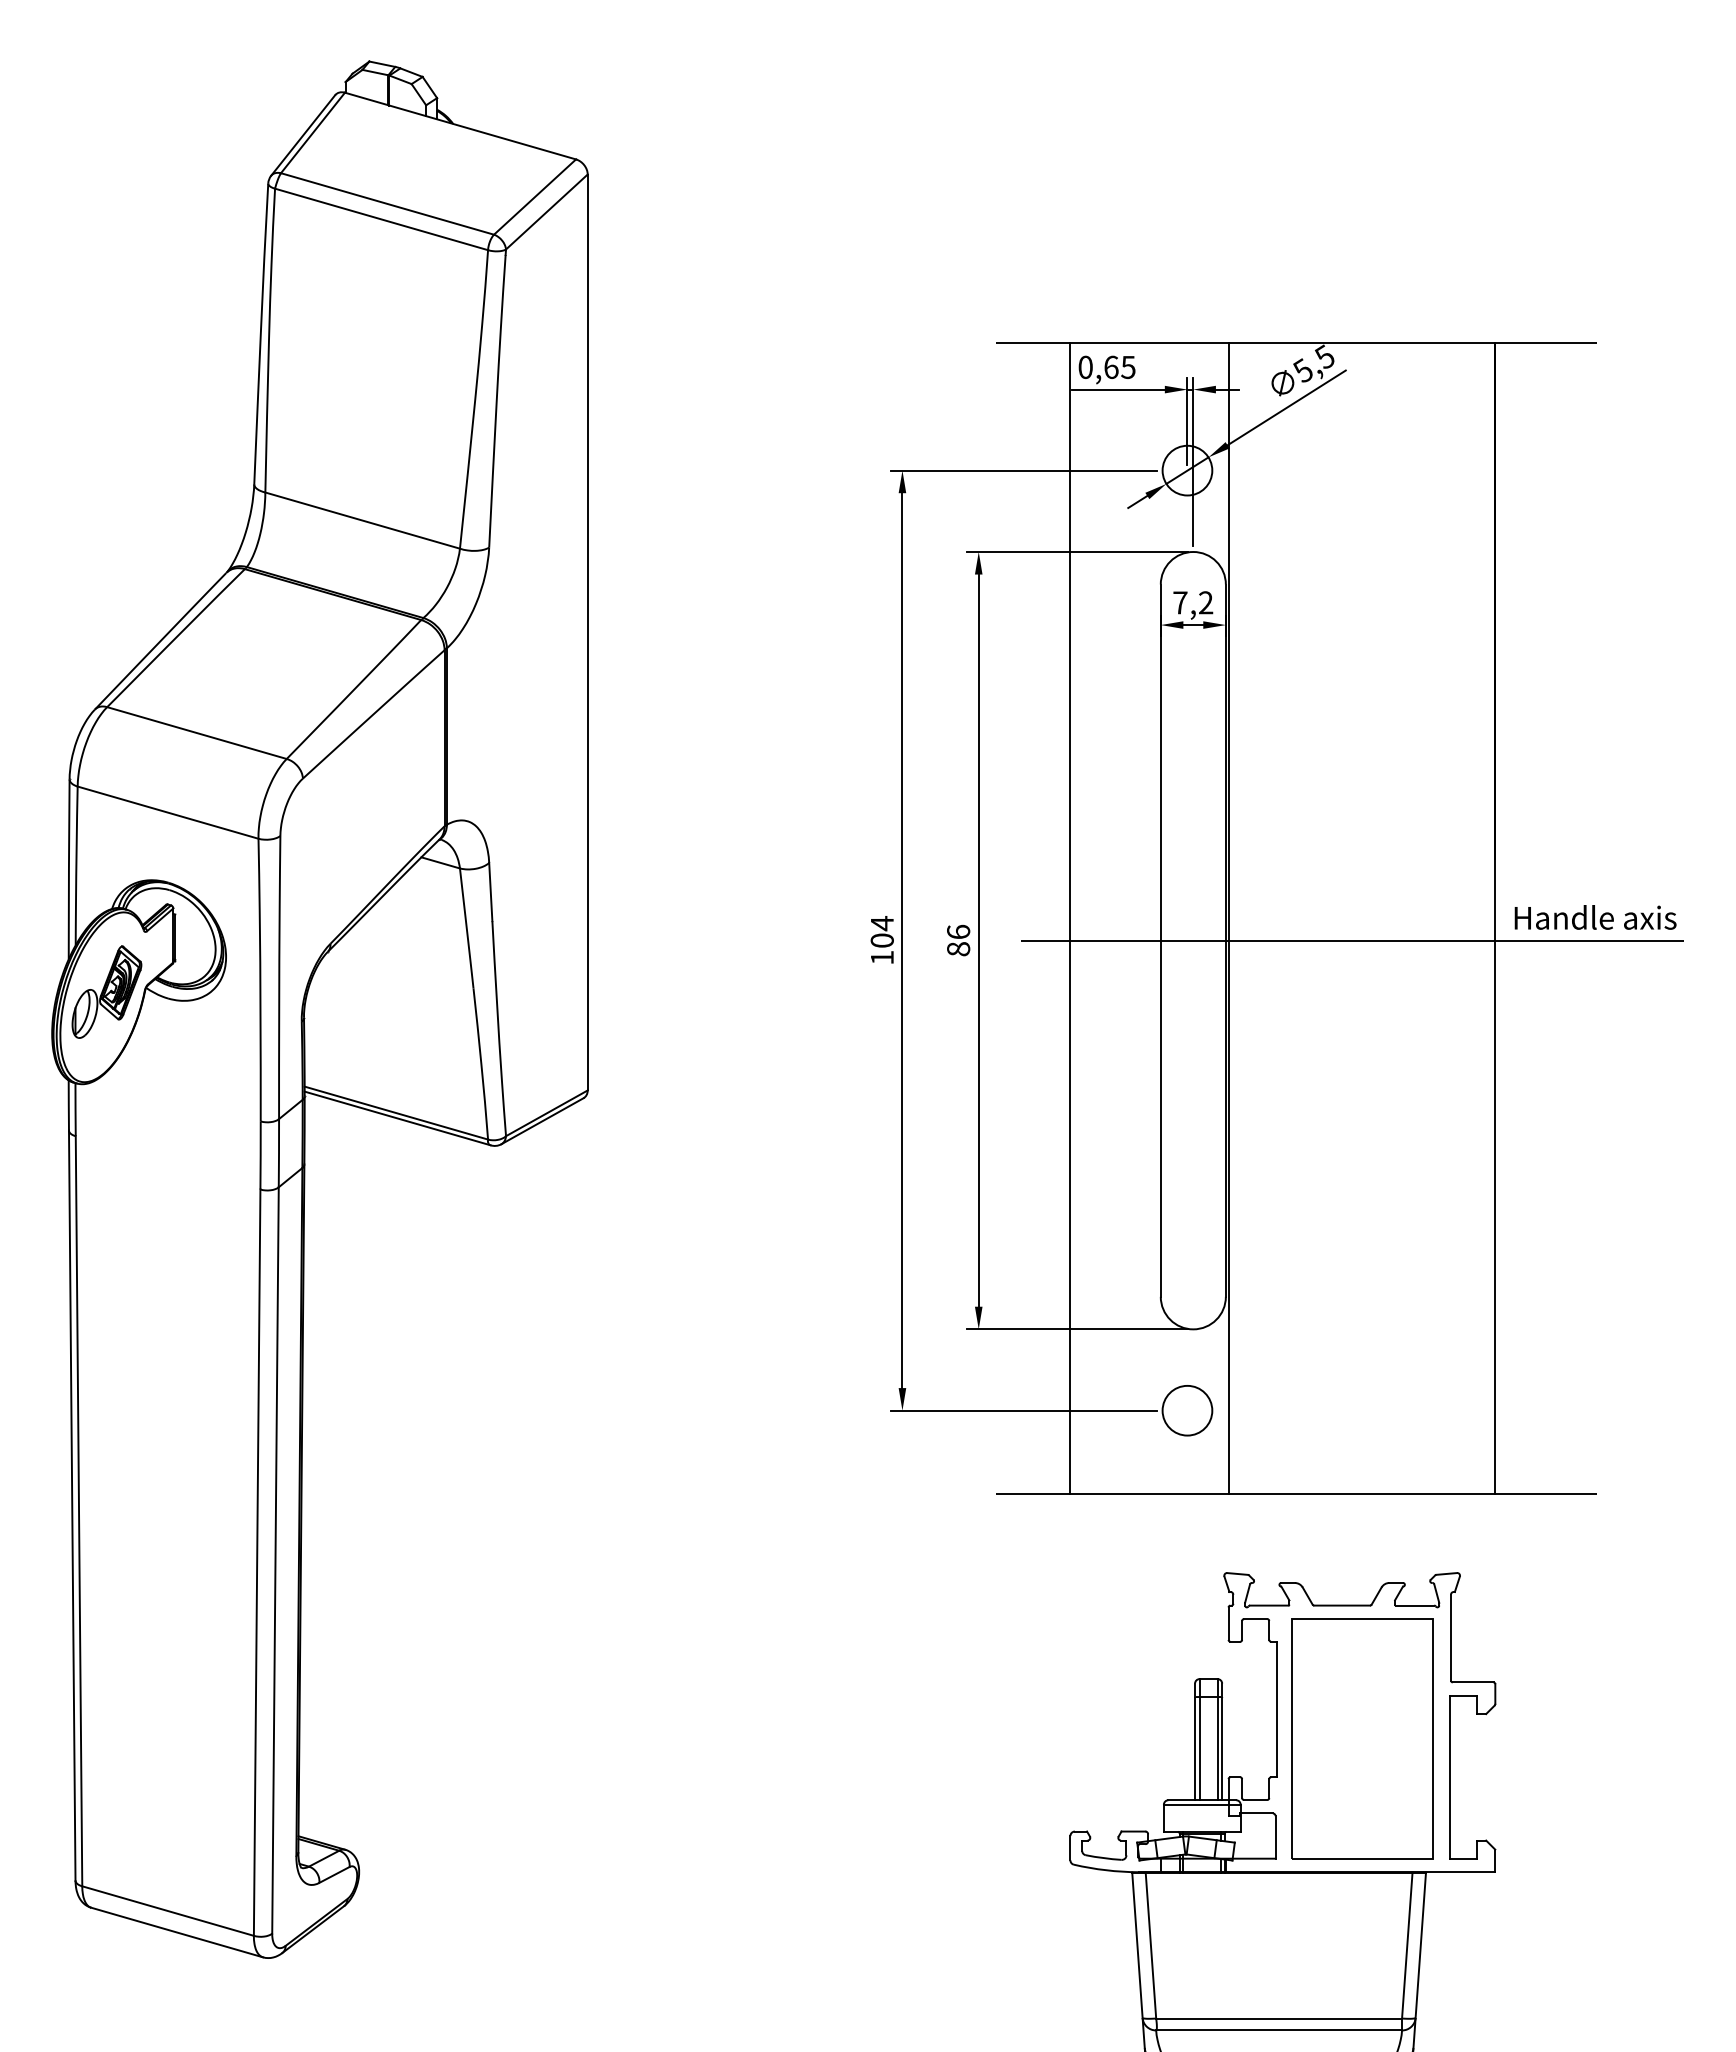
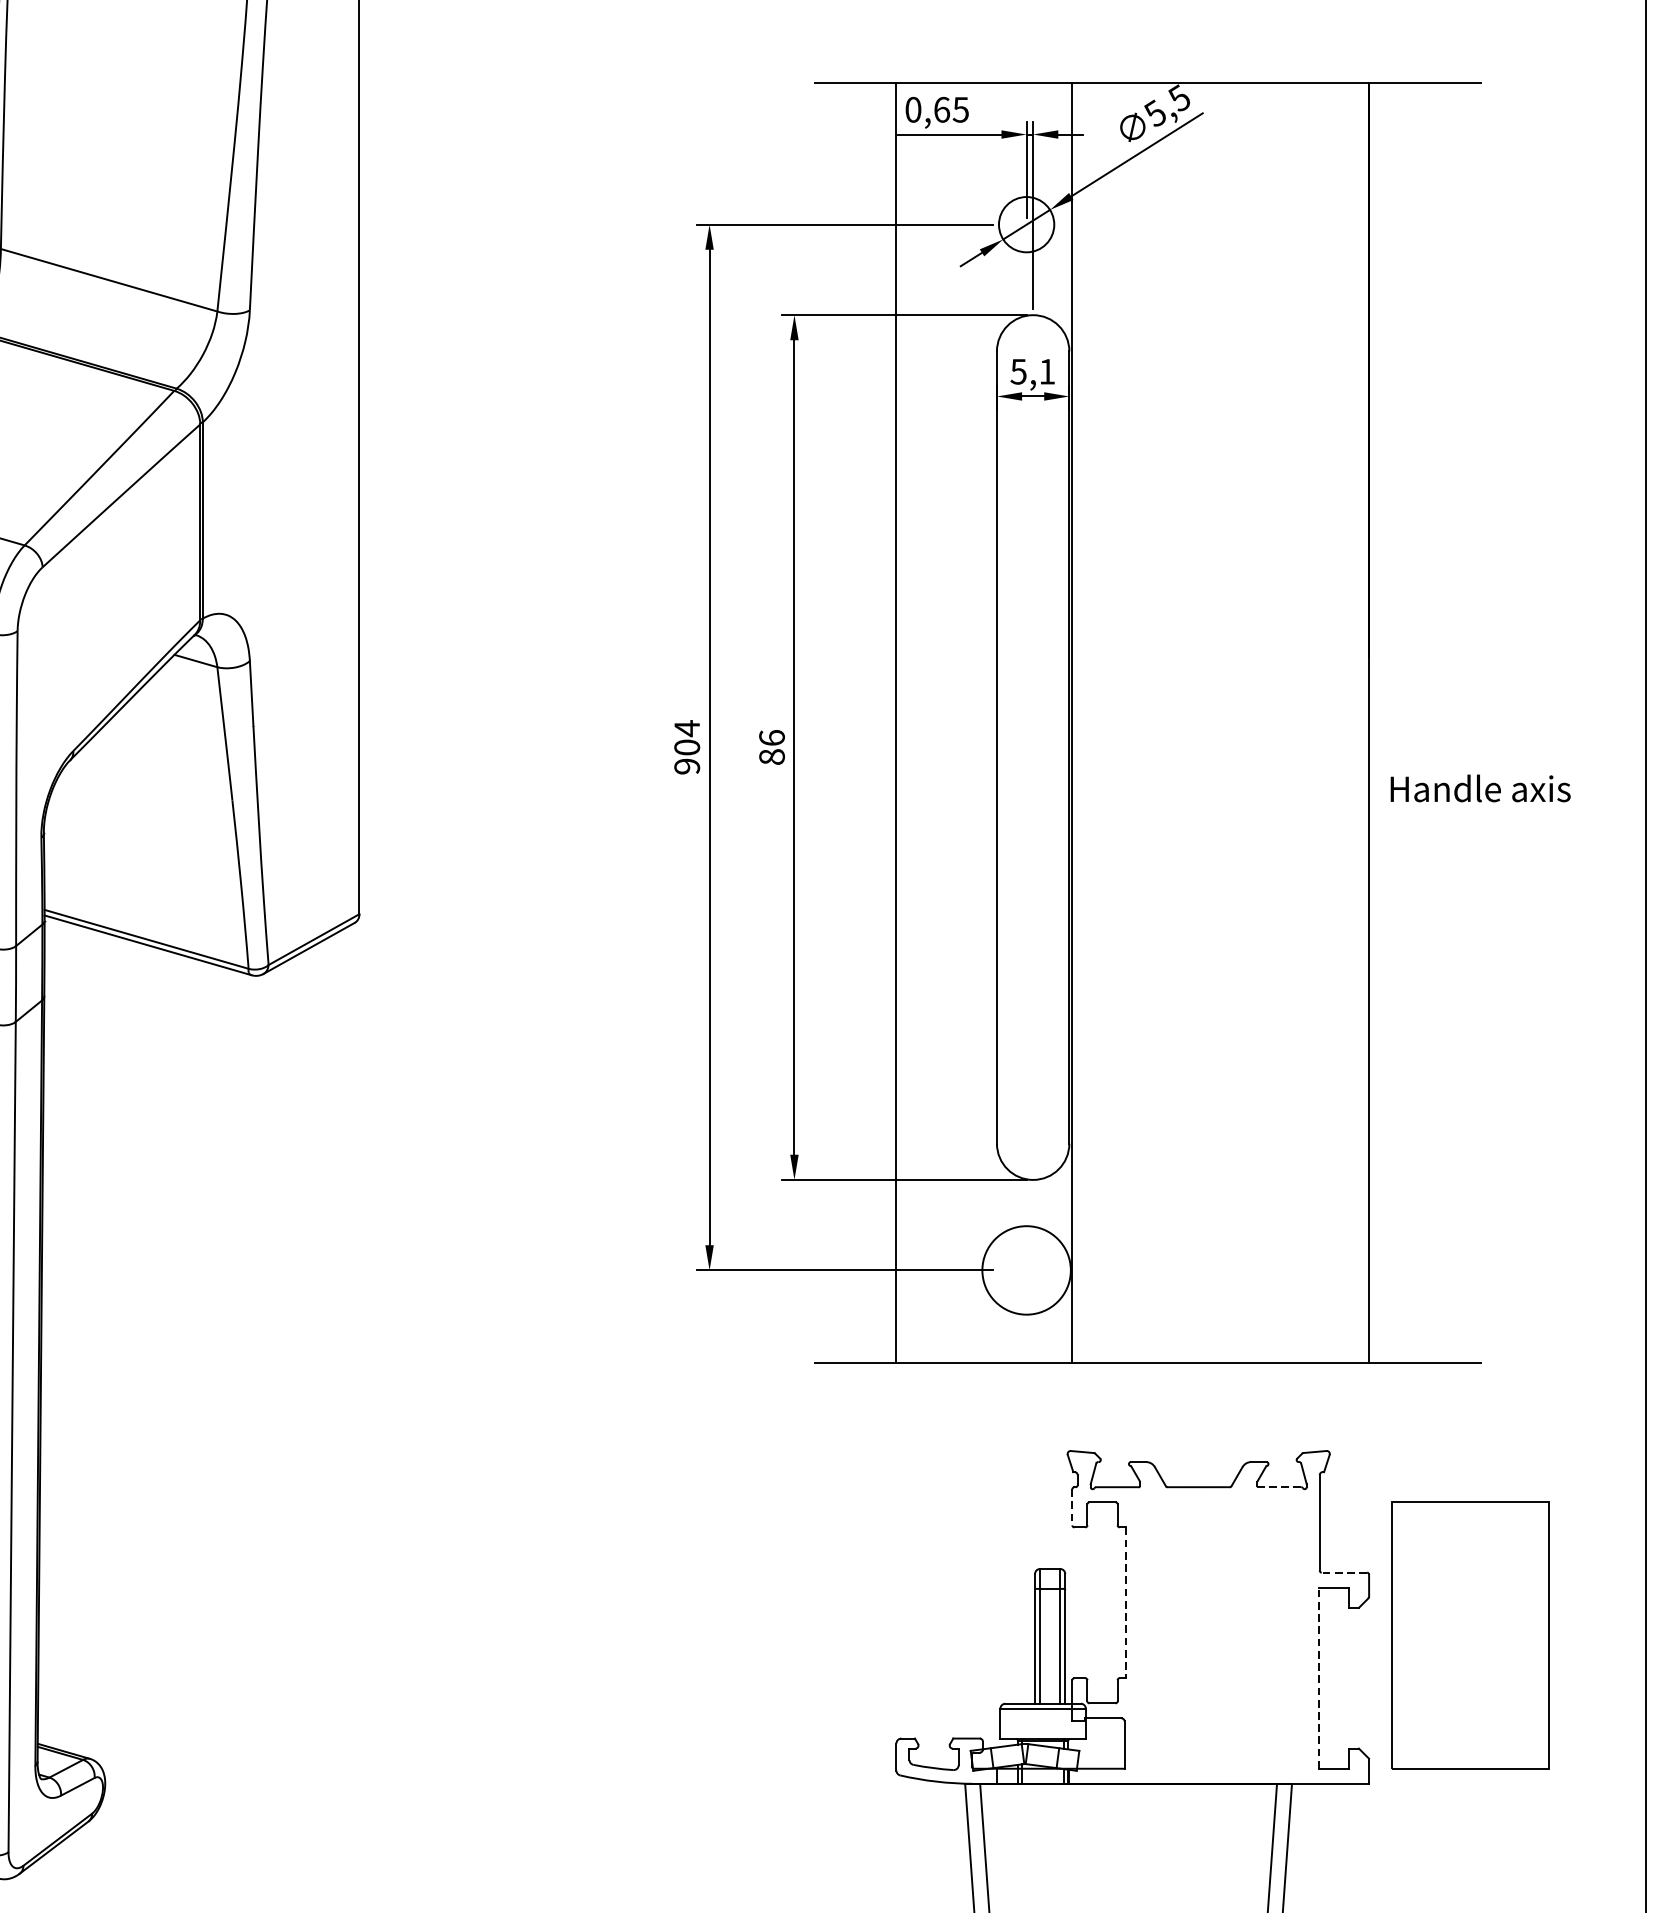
text: (1193, 602) -> (1033, 371), 7,2 -> 5,1
text: (1595, 917) -> (1480, 788), moved
line: (1352, 940) -> (1210, 747), removed
text: (881, 957) -> (686, 766), 104 -> 904
circle: (1187, 1410) -> (1026, 1270), size x1.6
line: (1414, 1605) -> (1279, 1487), solid -> dashed
line: (1228, 1624) -> (1072, 1508), solid -> dashed
line: (1472, 1682) -> (1343, 1572), solid -> dashed
line: (1276, 1709) -> (1125, 1602), solid -> dashed
part: (1362, 1738) -> (1470, 1635), moved
line: (1450, 1776) -> (1319, 1677), solid -> dashed

